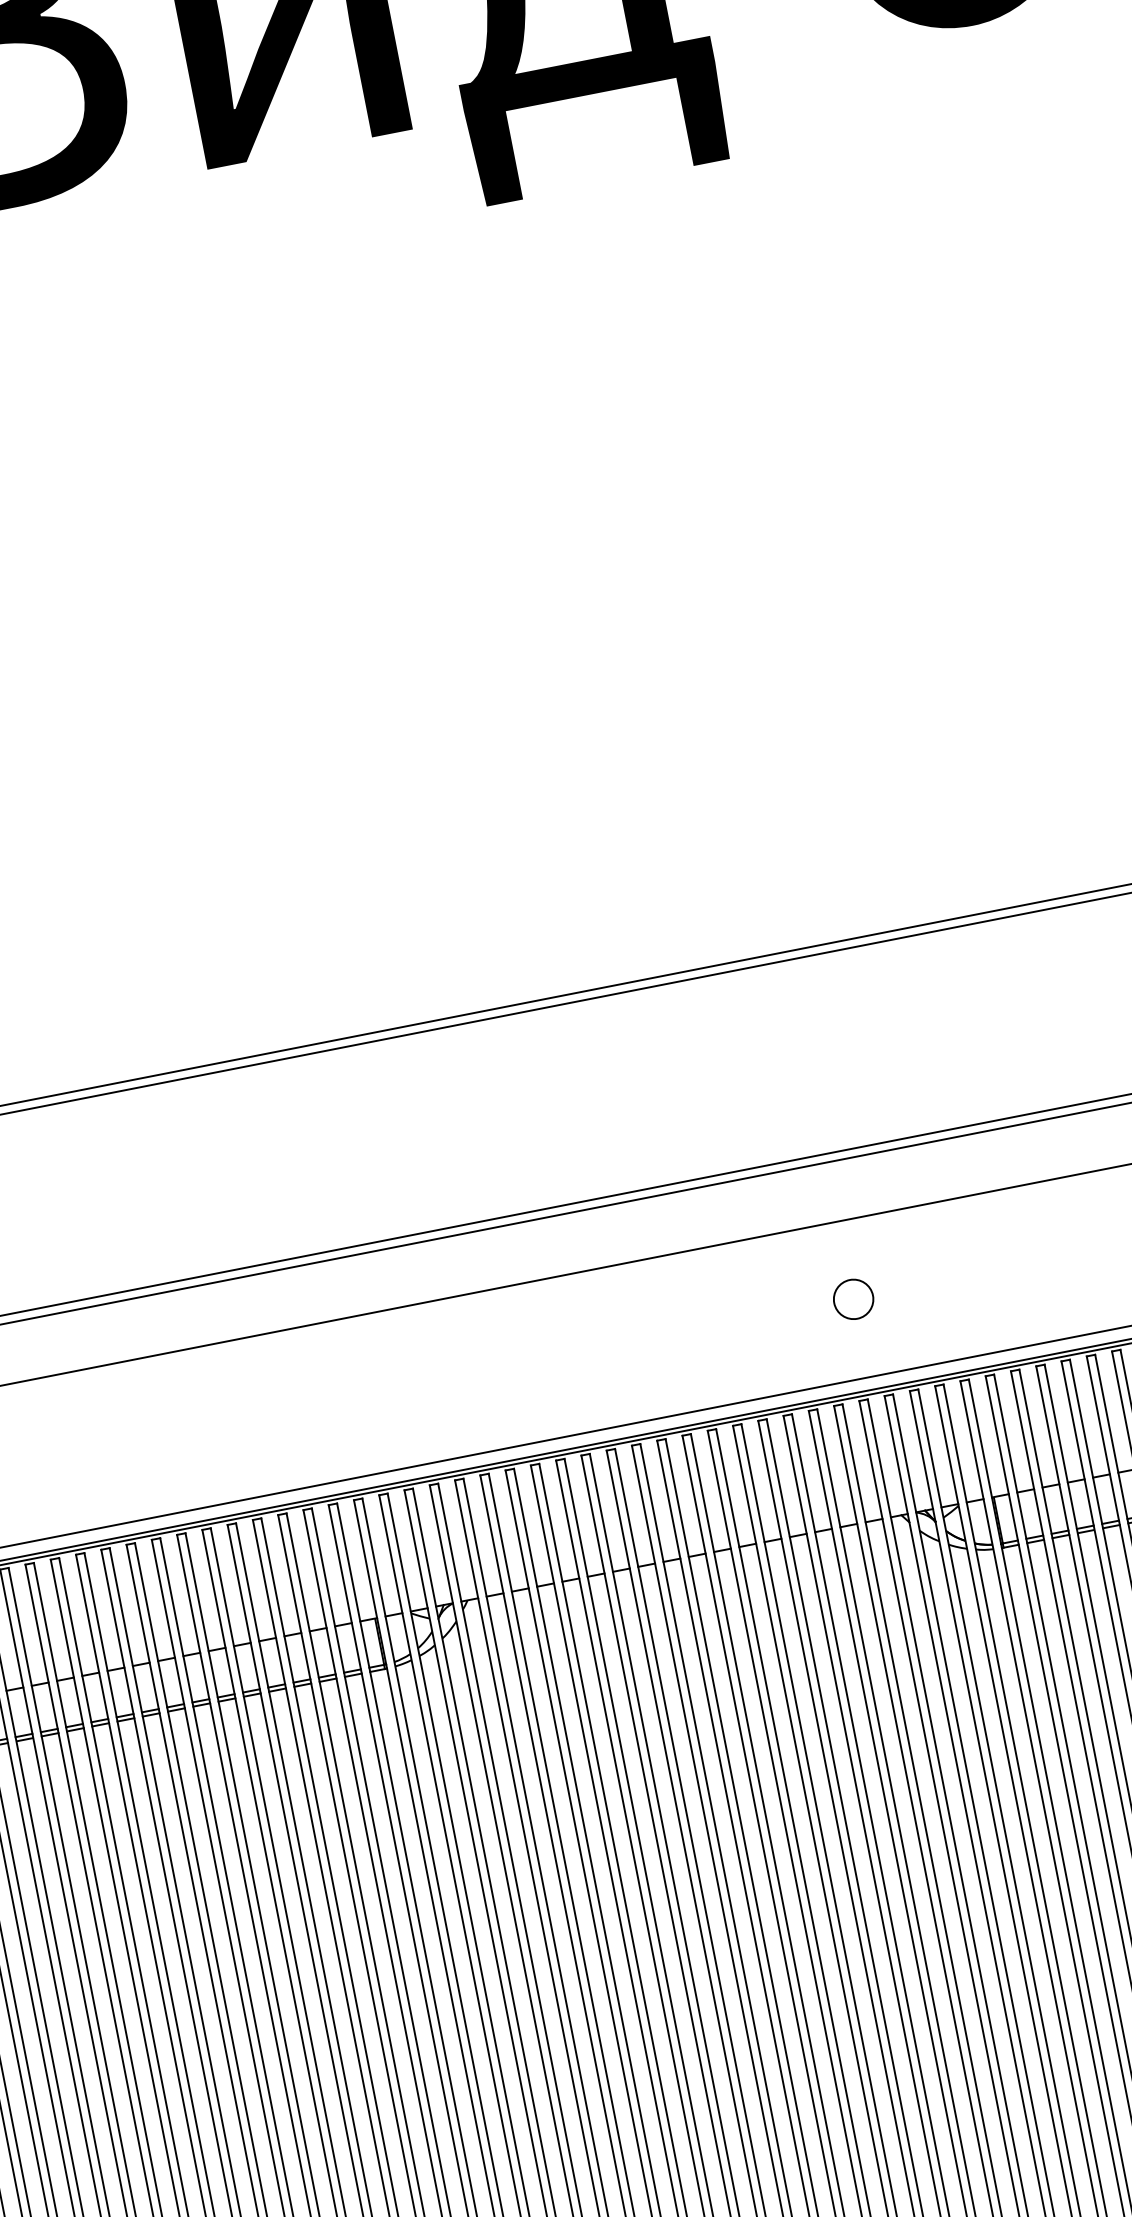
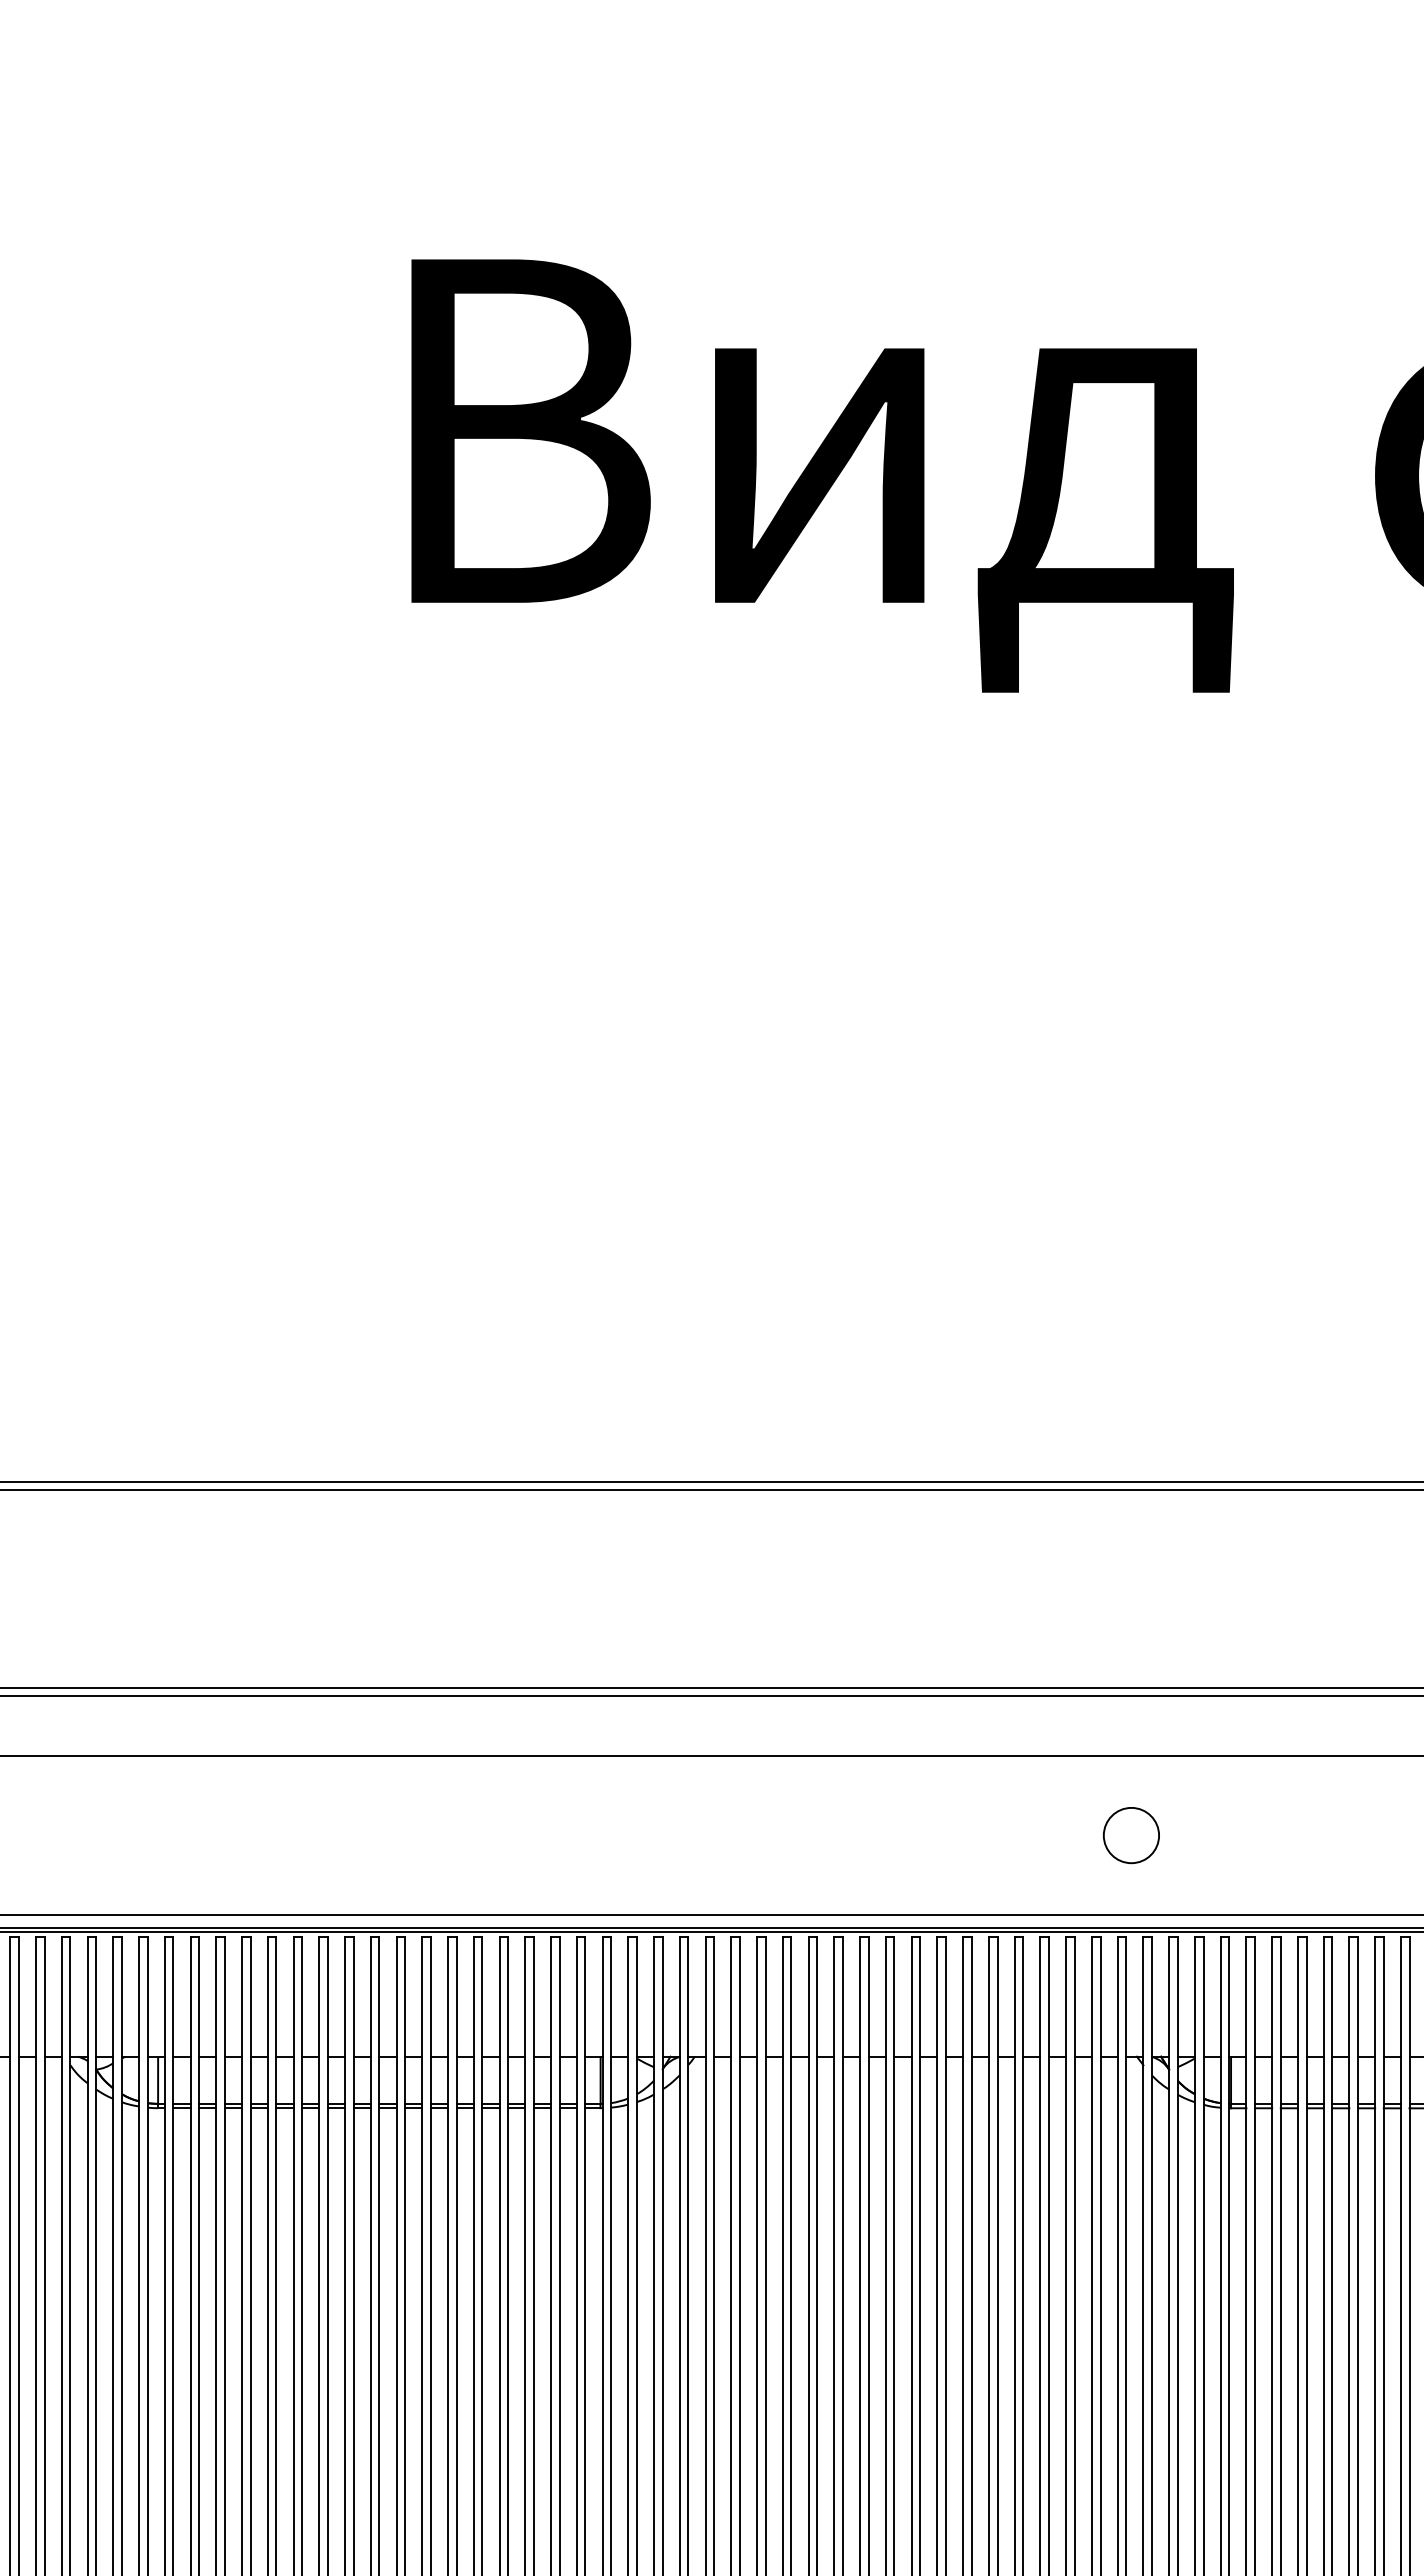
circle: (853, 1299) -> (1131, 1835), size x1.4

